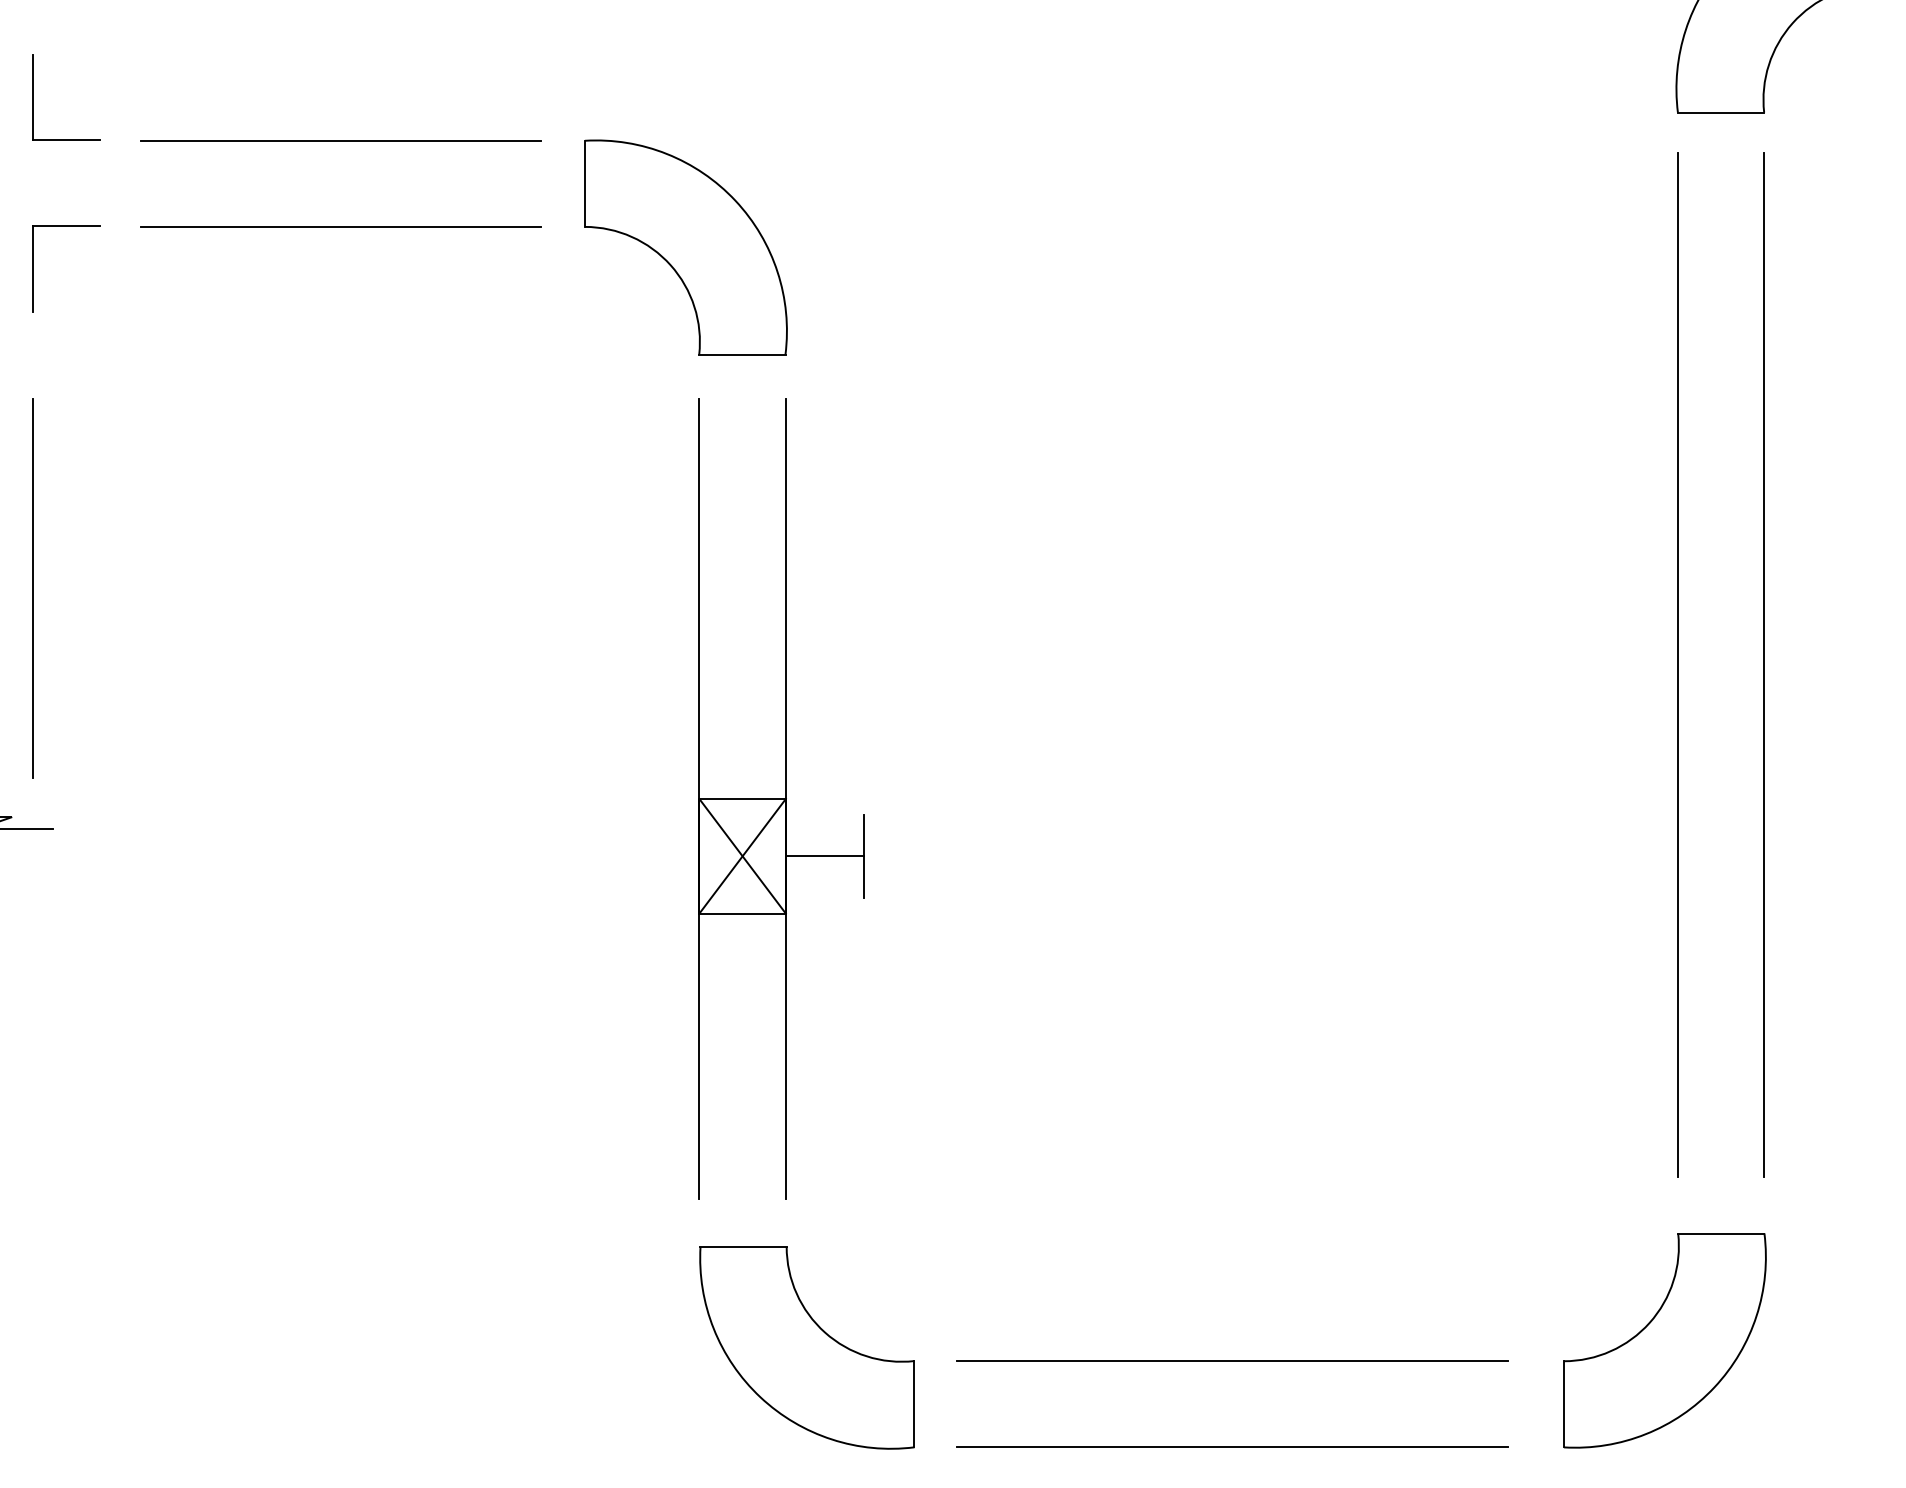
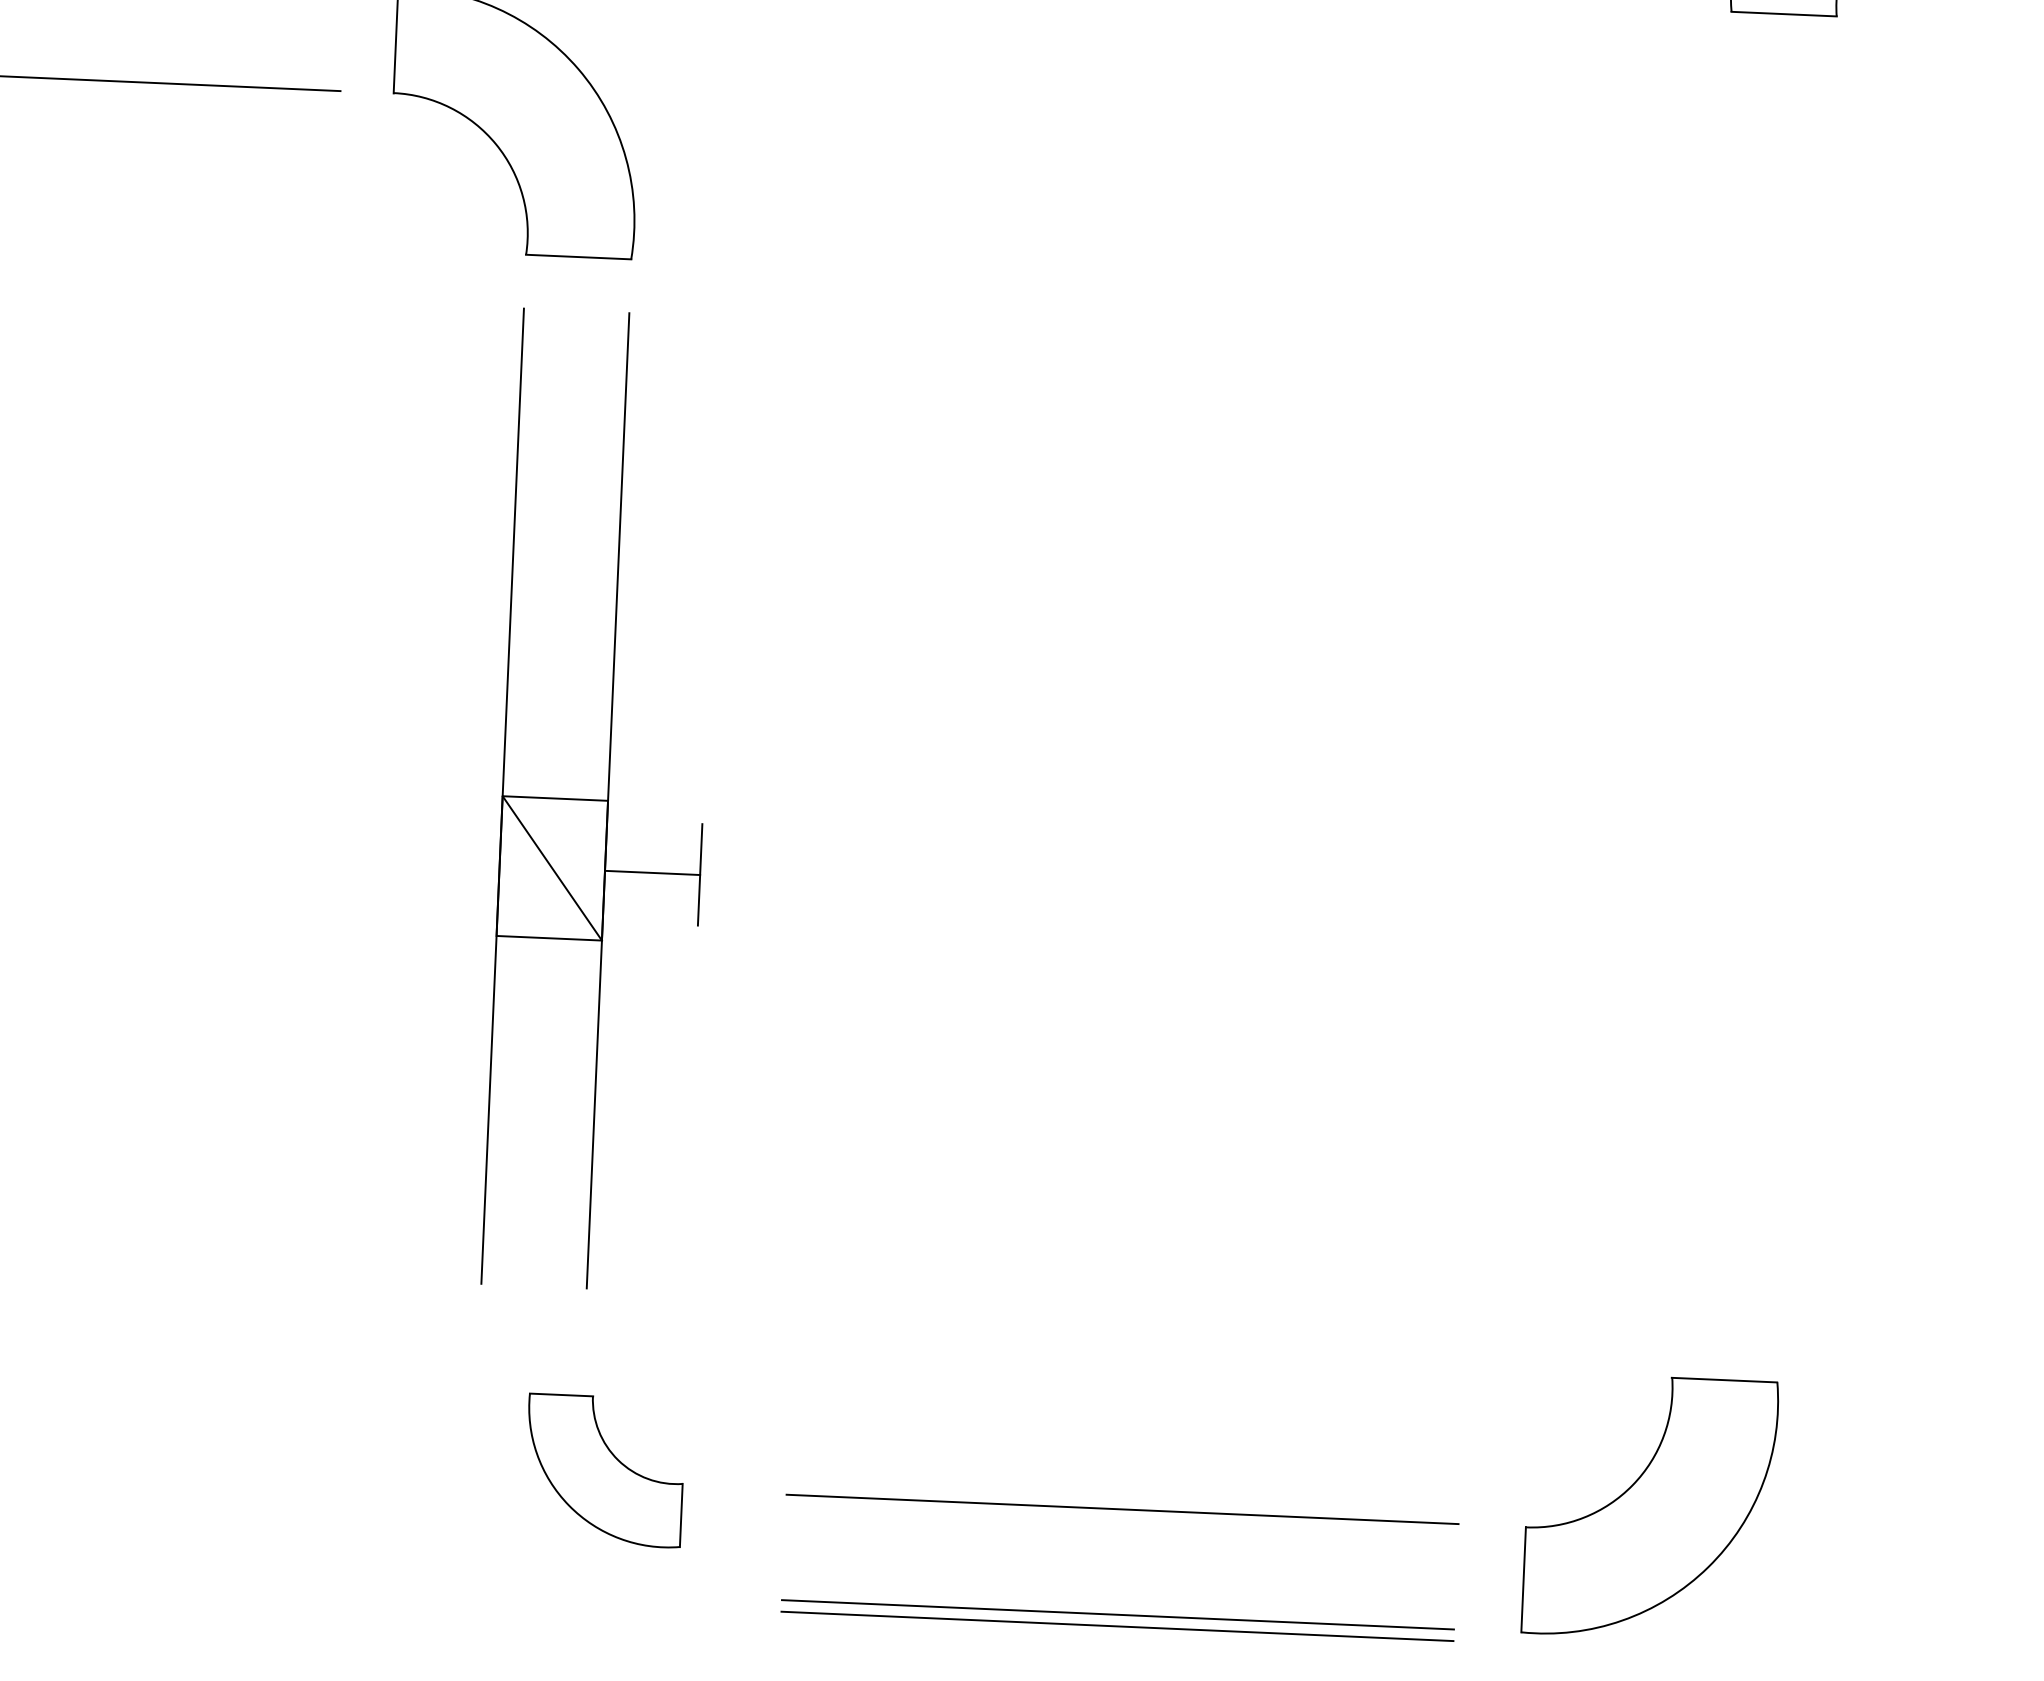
line: (1677, 665) -> (1701, 685), removed
line: (1764, 665) -> (1807, 690), removed
line: (742, 855) -> (552, 867), removed
part: (806, 1347) -> (604, 1470), size x0.6
line: (1232, 1456) -> (1117, 1625), added

